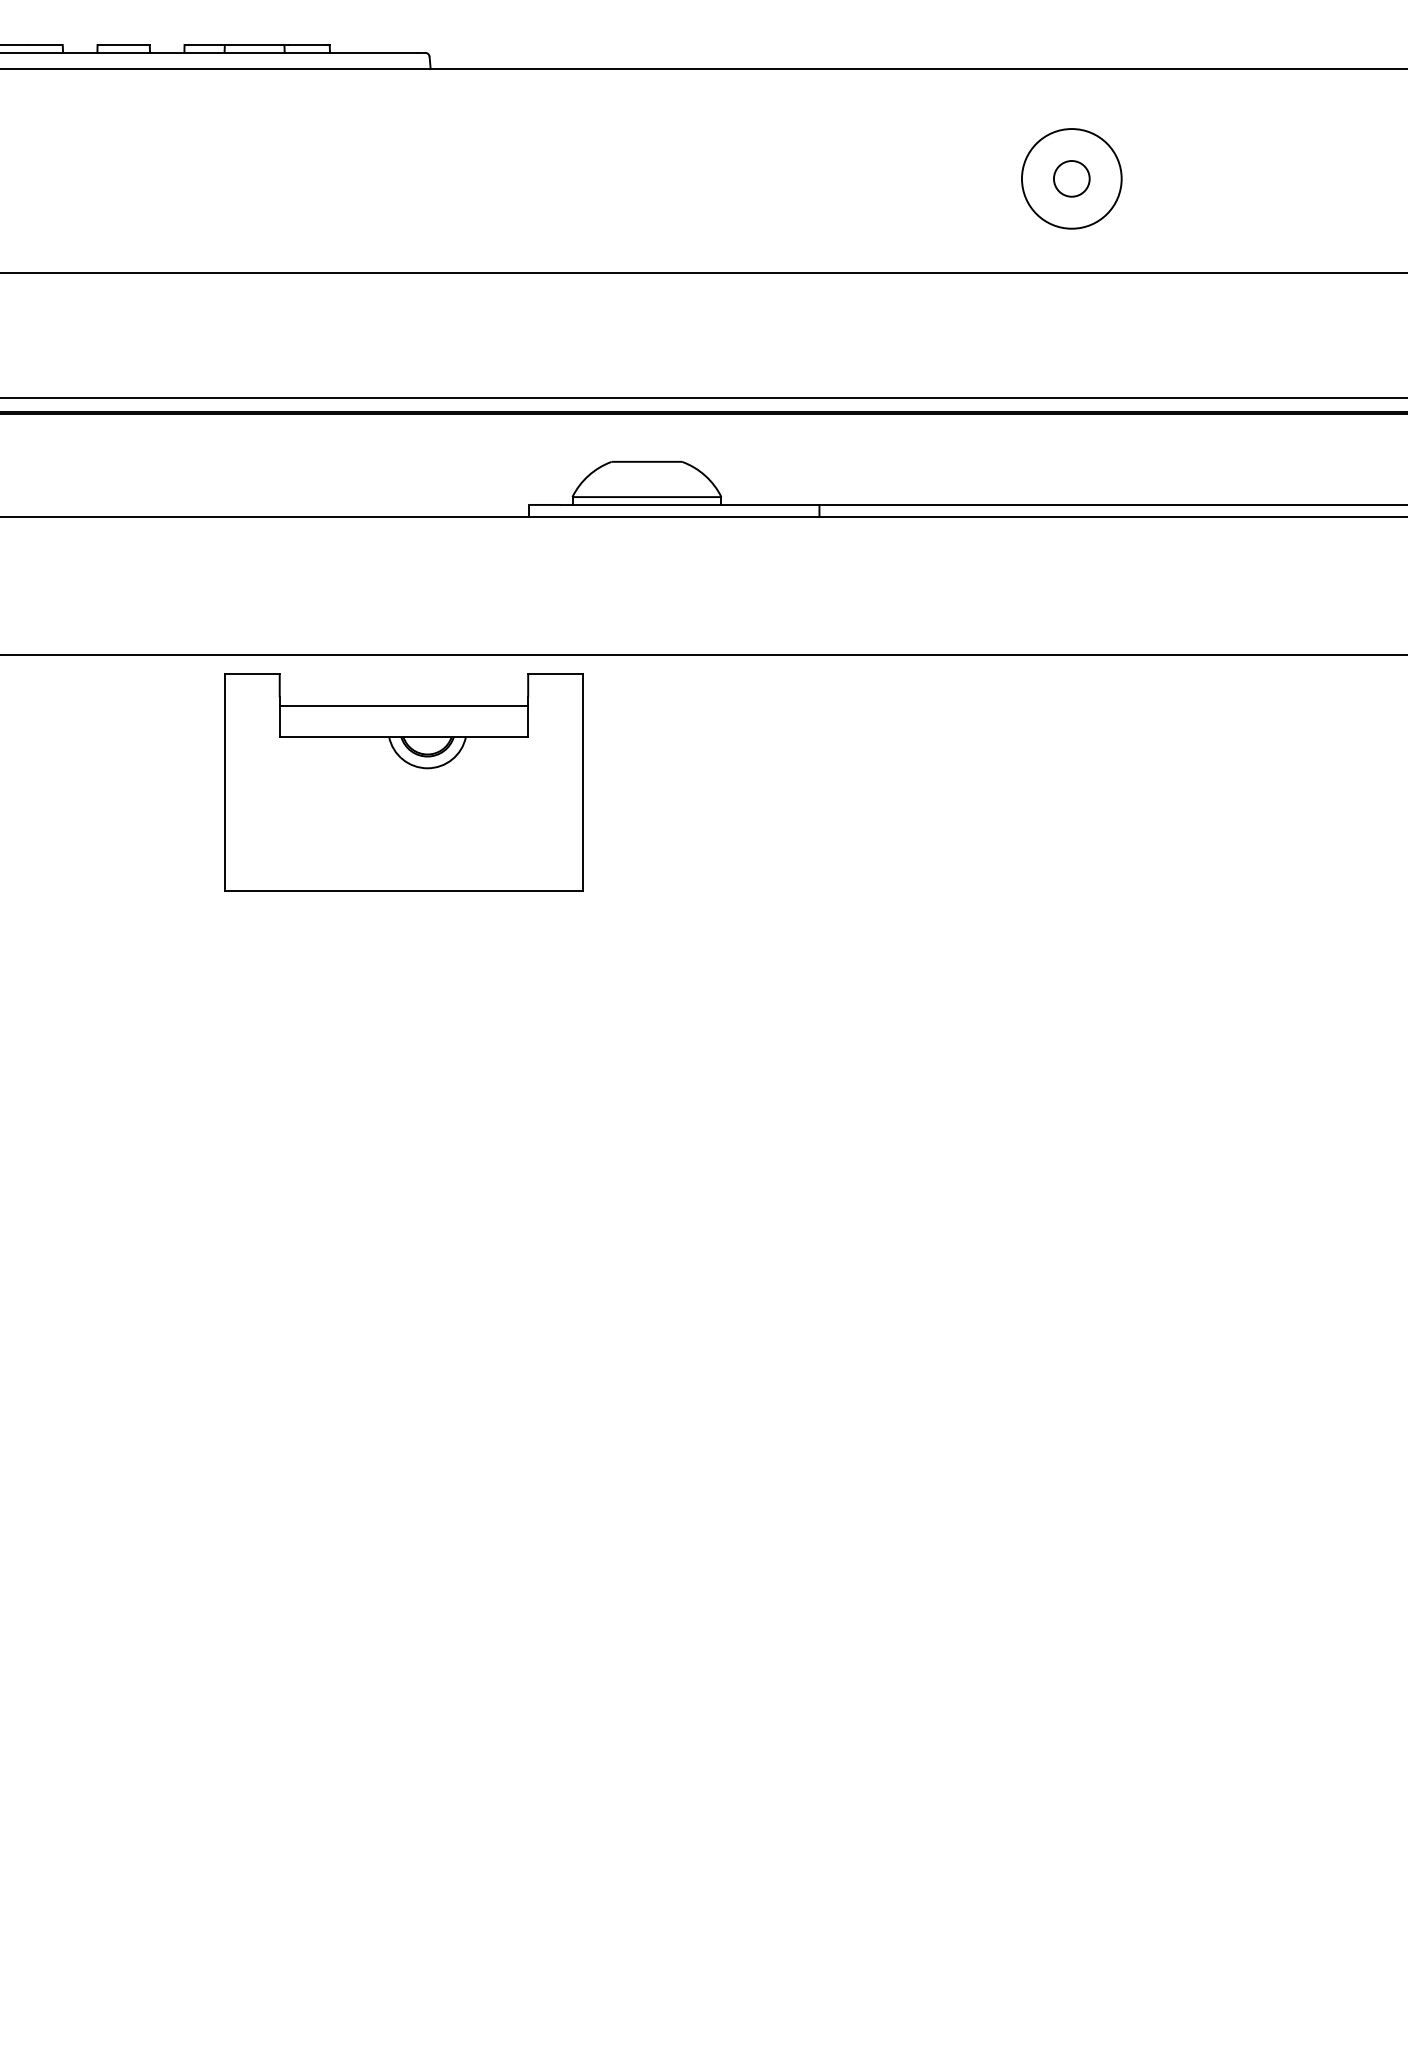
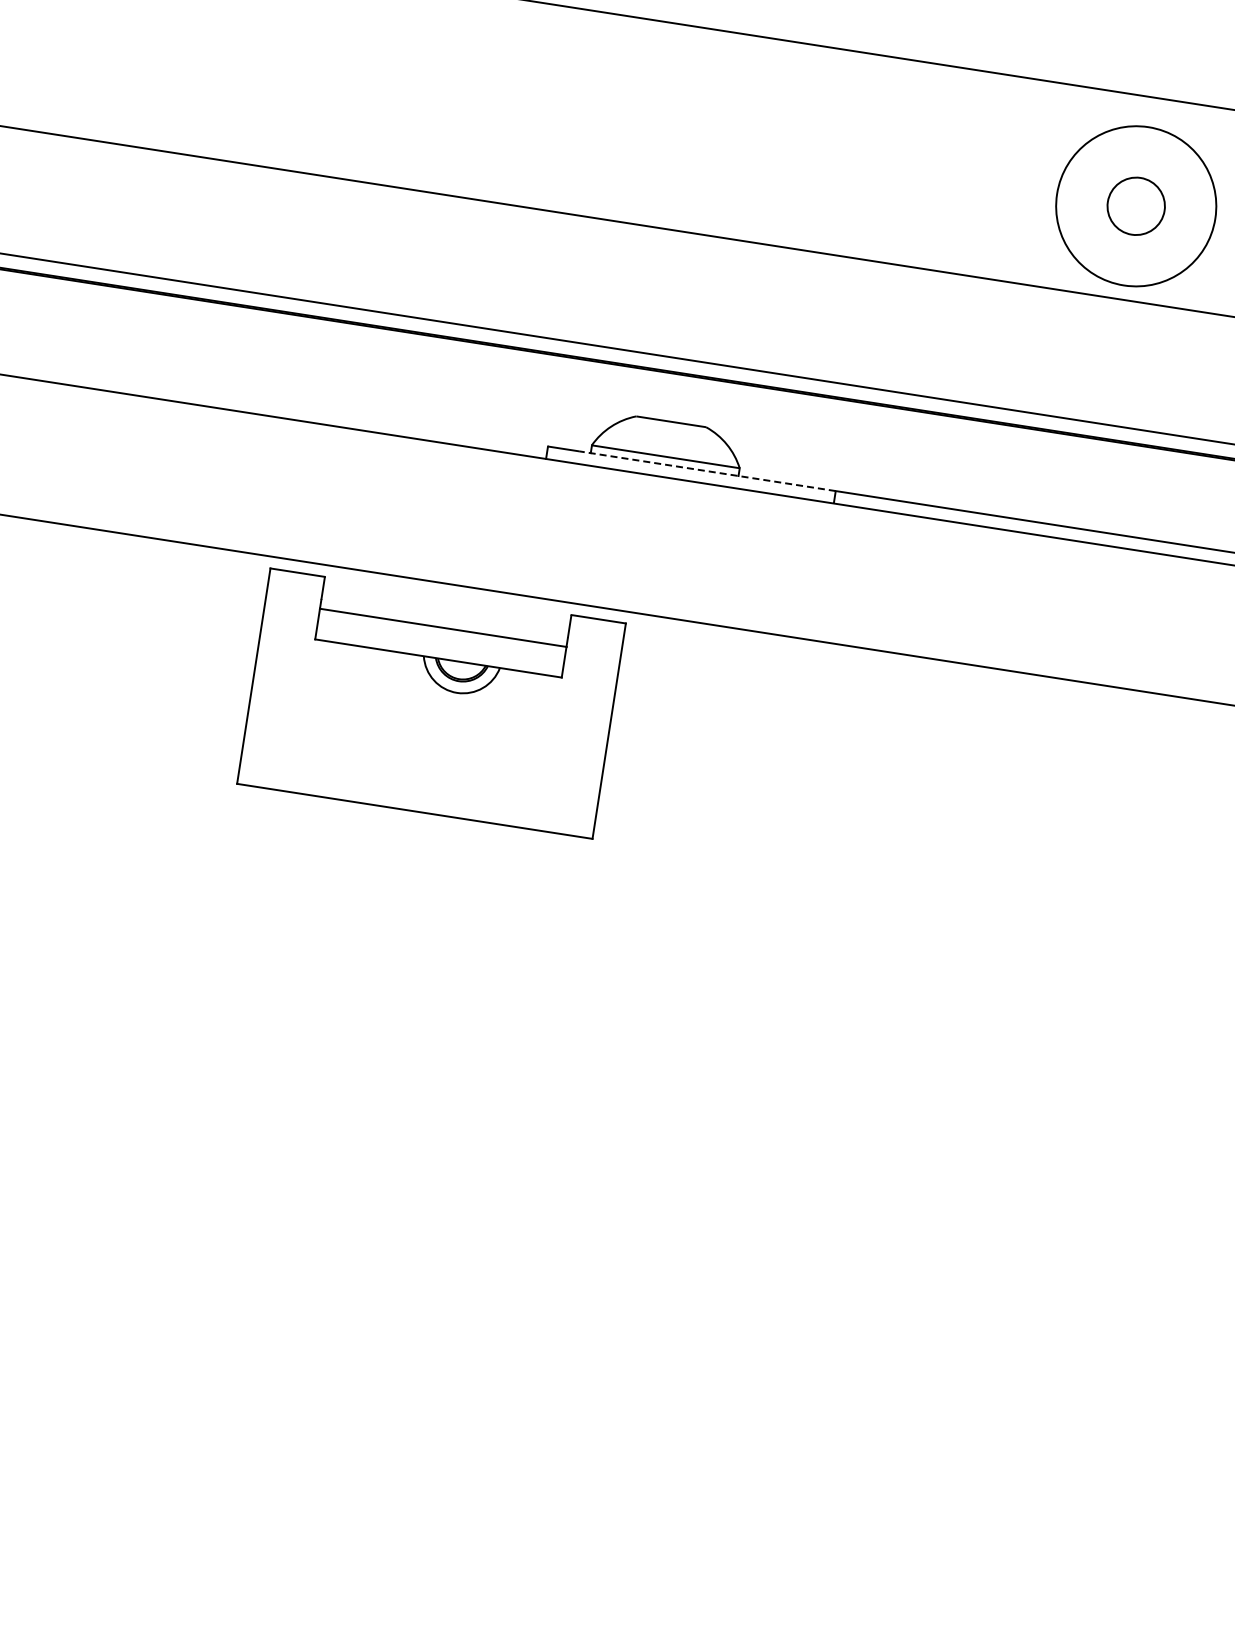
circle: (1071, 178) -> (1135, 205), size x1.6
circle: (1071, 178) -> (1135, 205), size x1.6
line: (689, 504) -> (706, 470), solid -> dashed
part: (403, 782) -> (431, 703), moved

